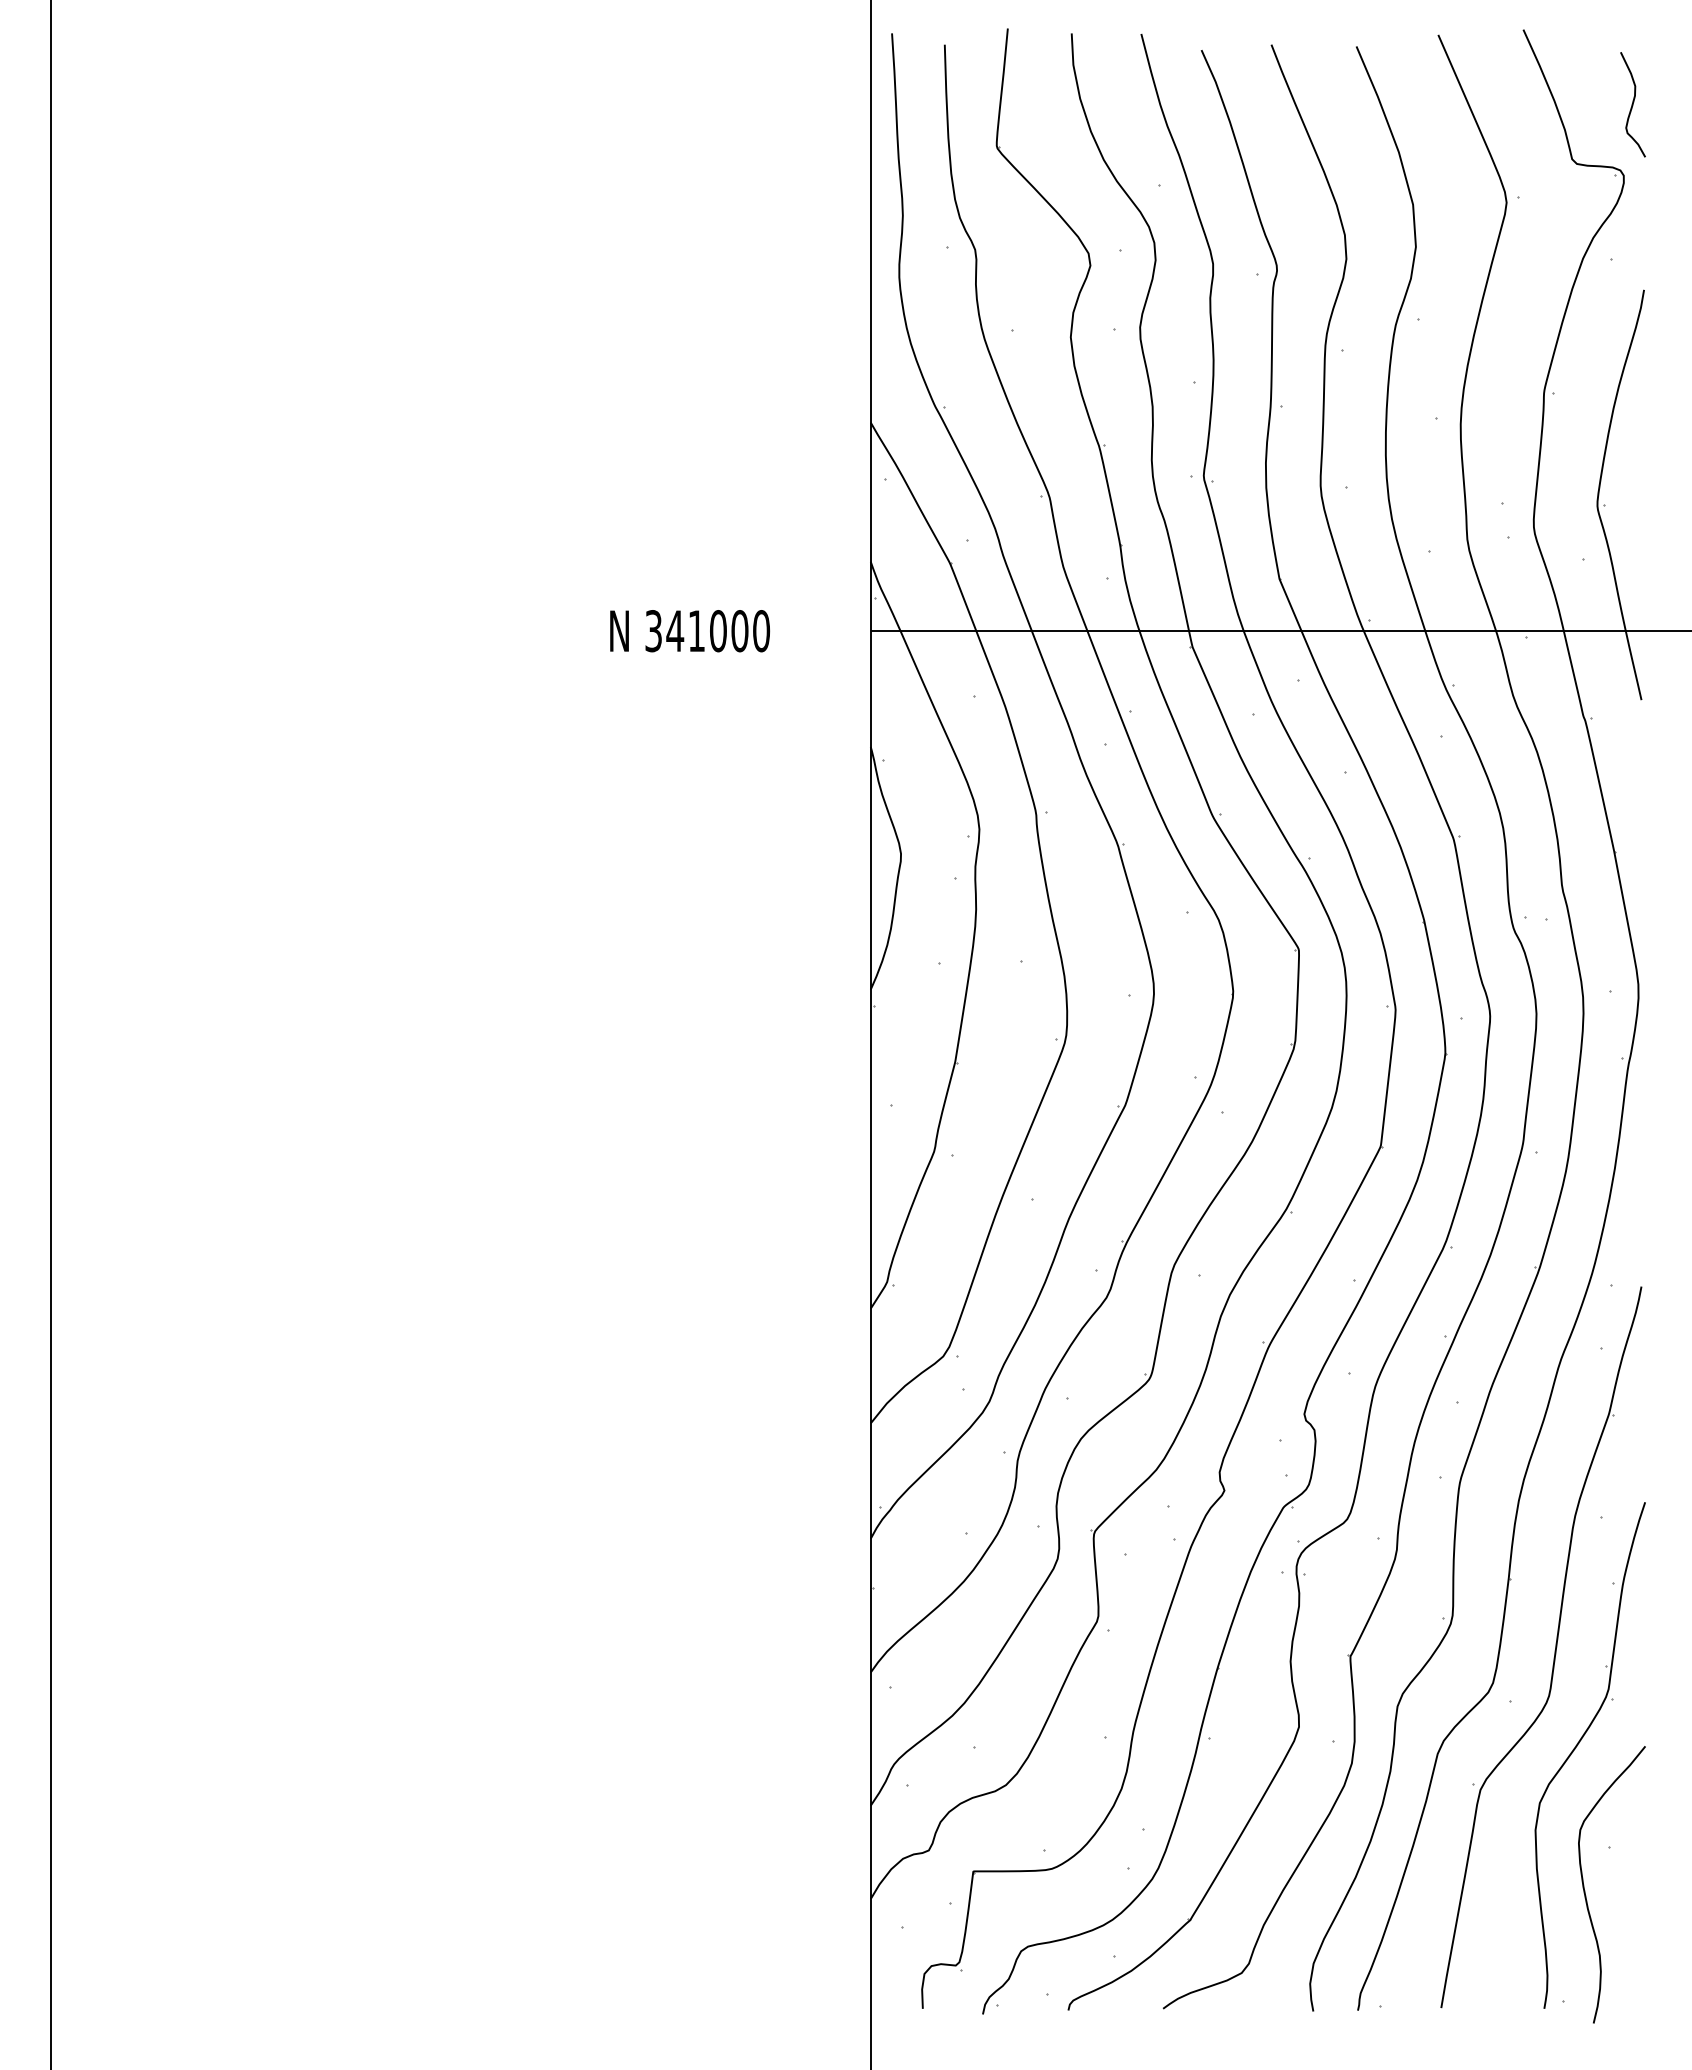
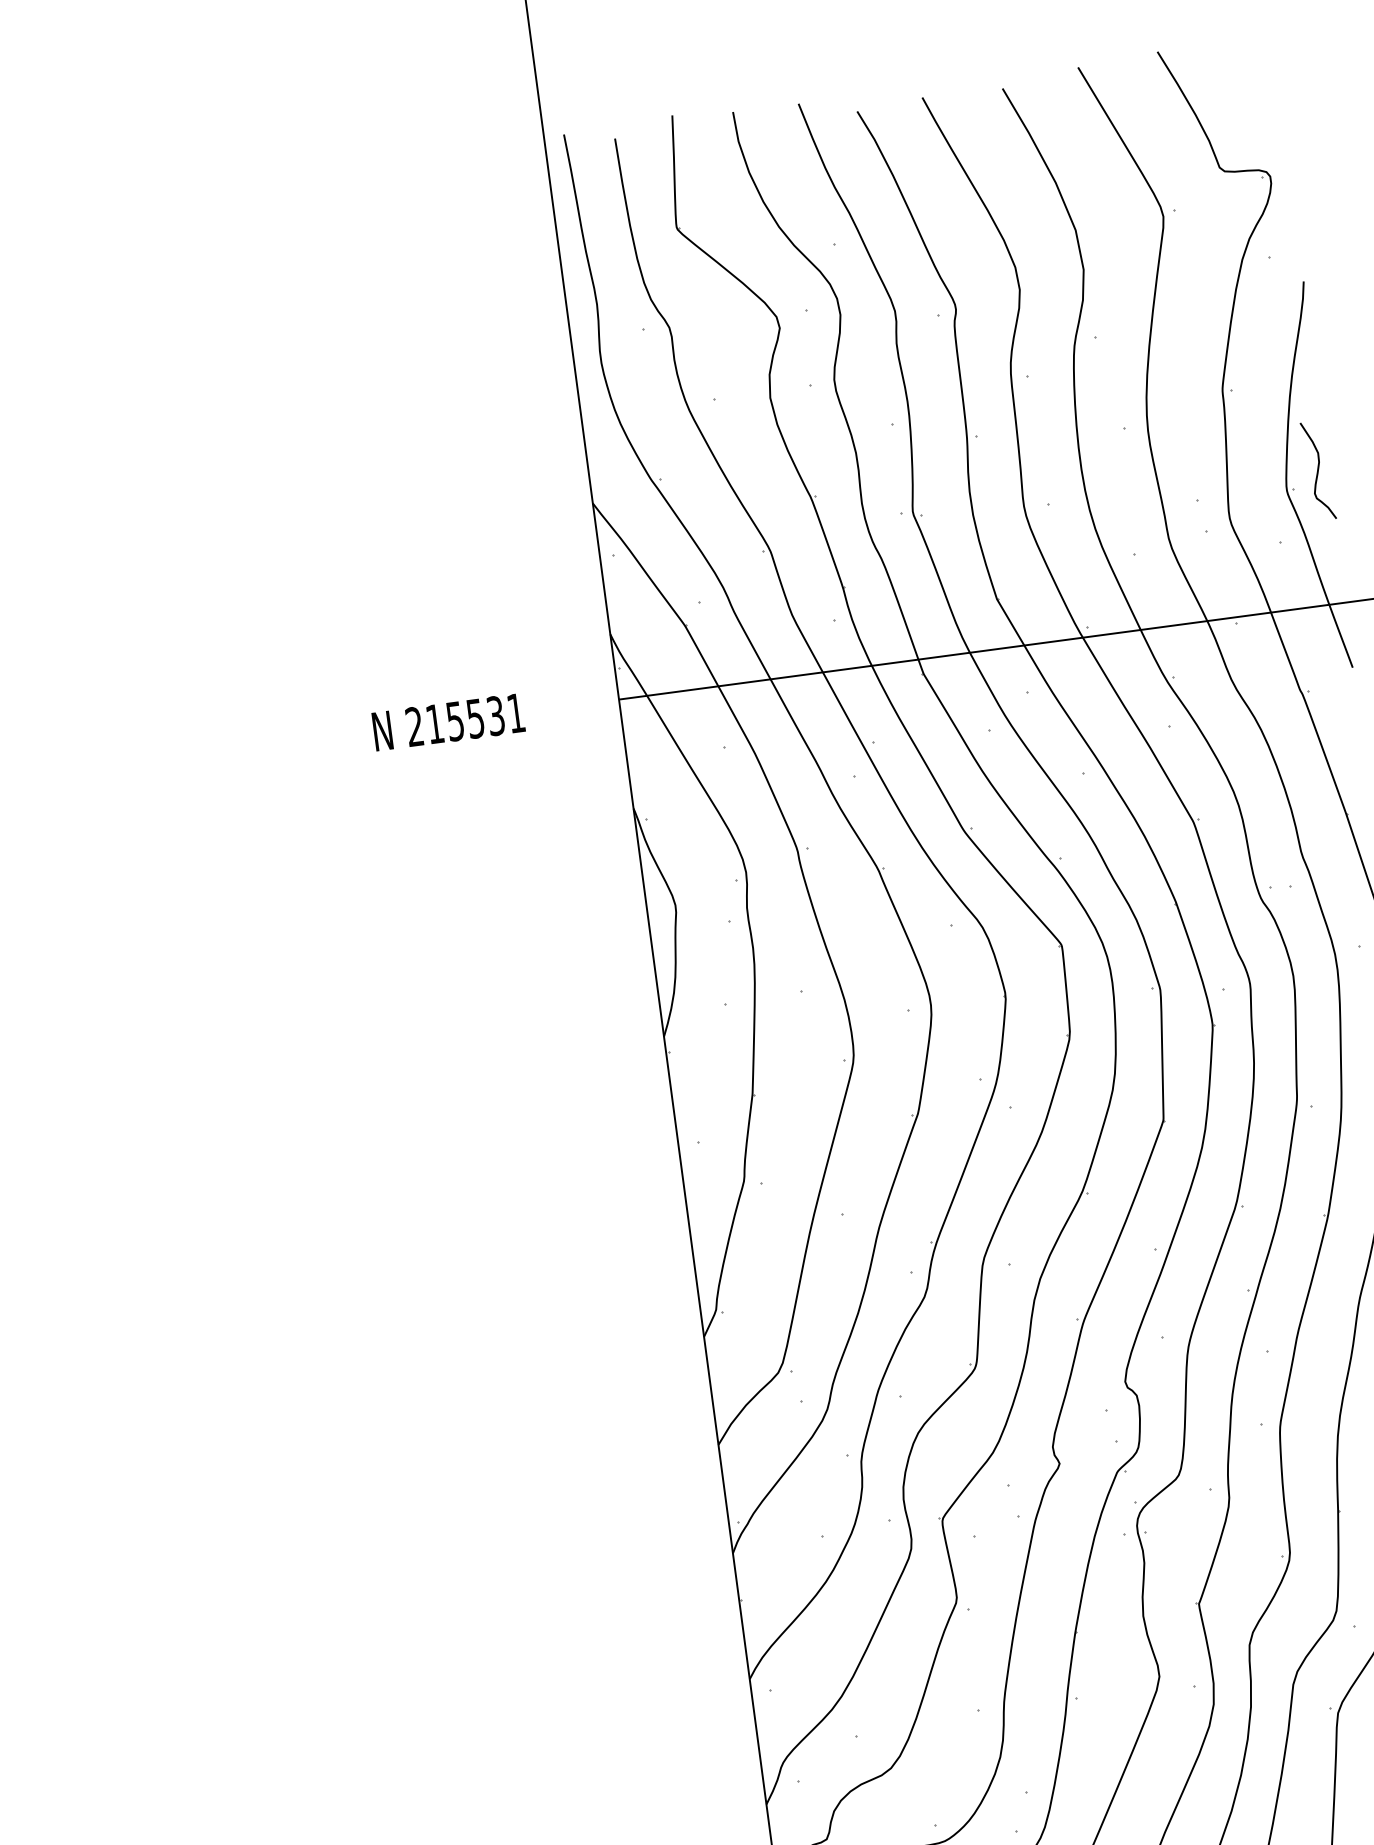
curve: (1632, 104) -> (1317, 470), moved
text: (707, 631) -> (465, 720), 341000 -> 215531

